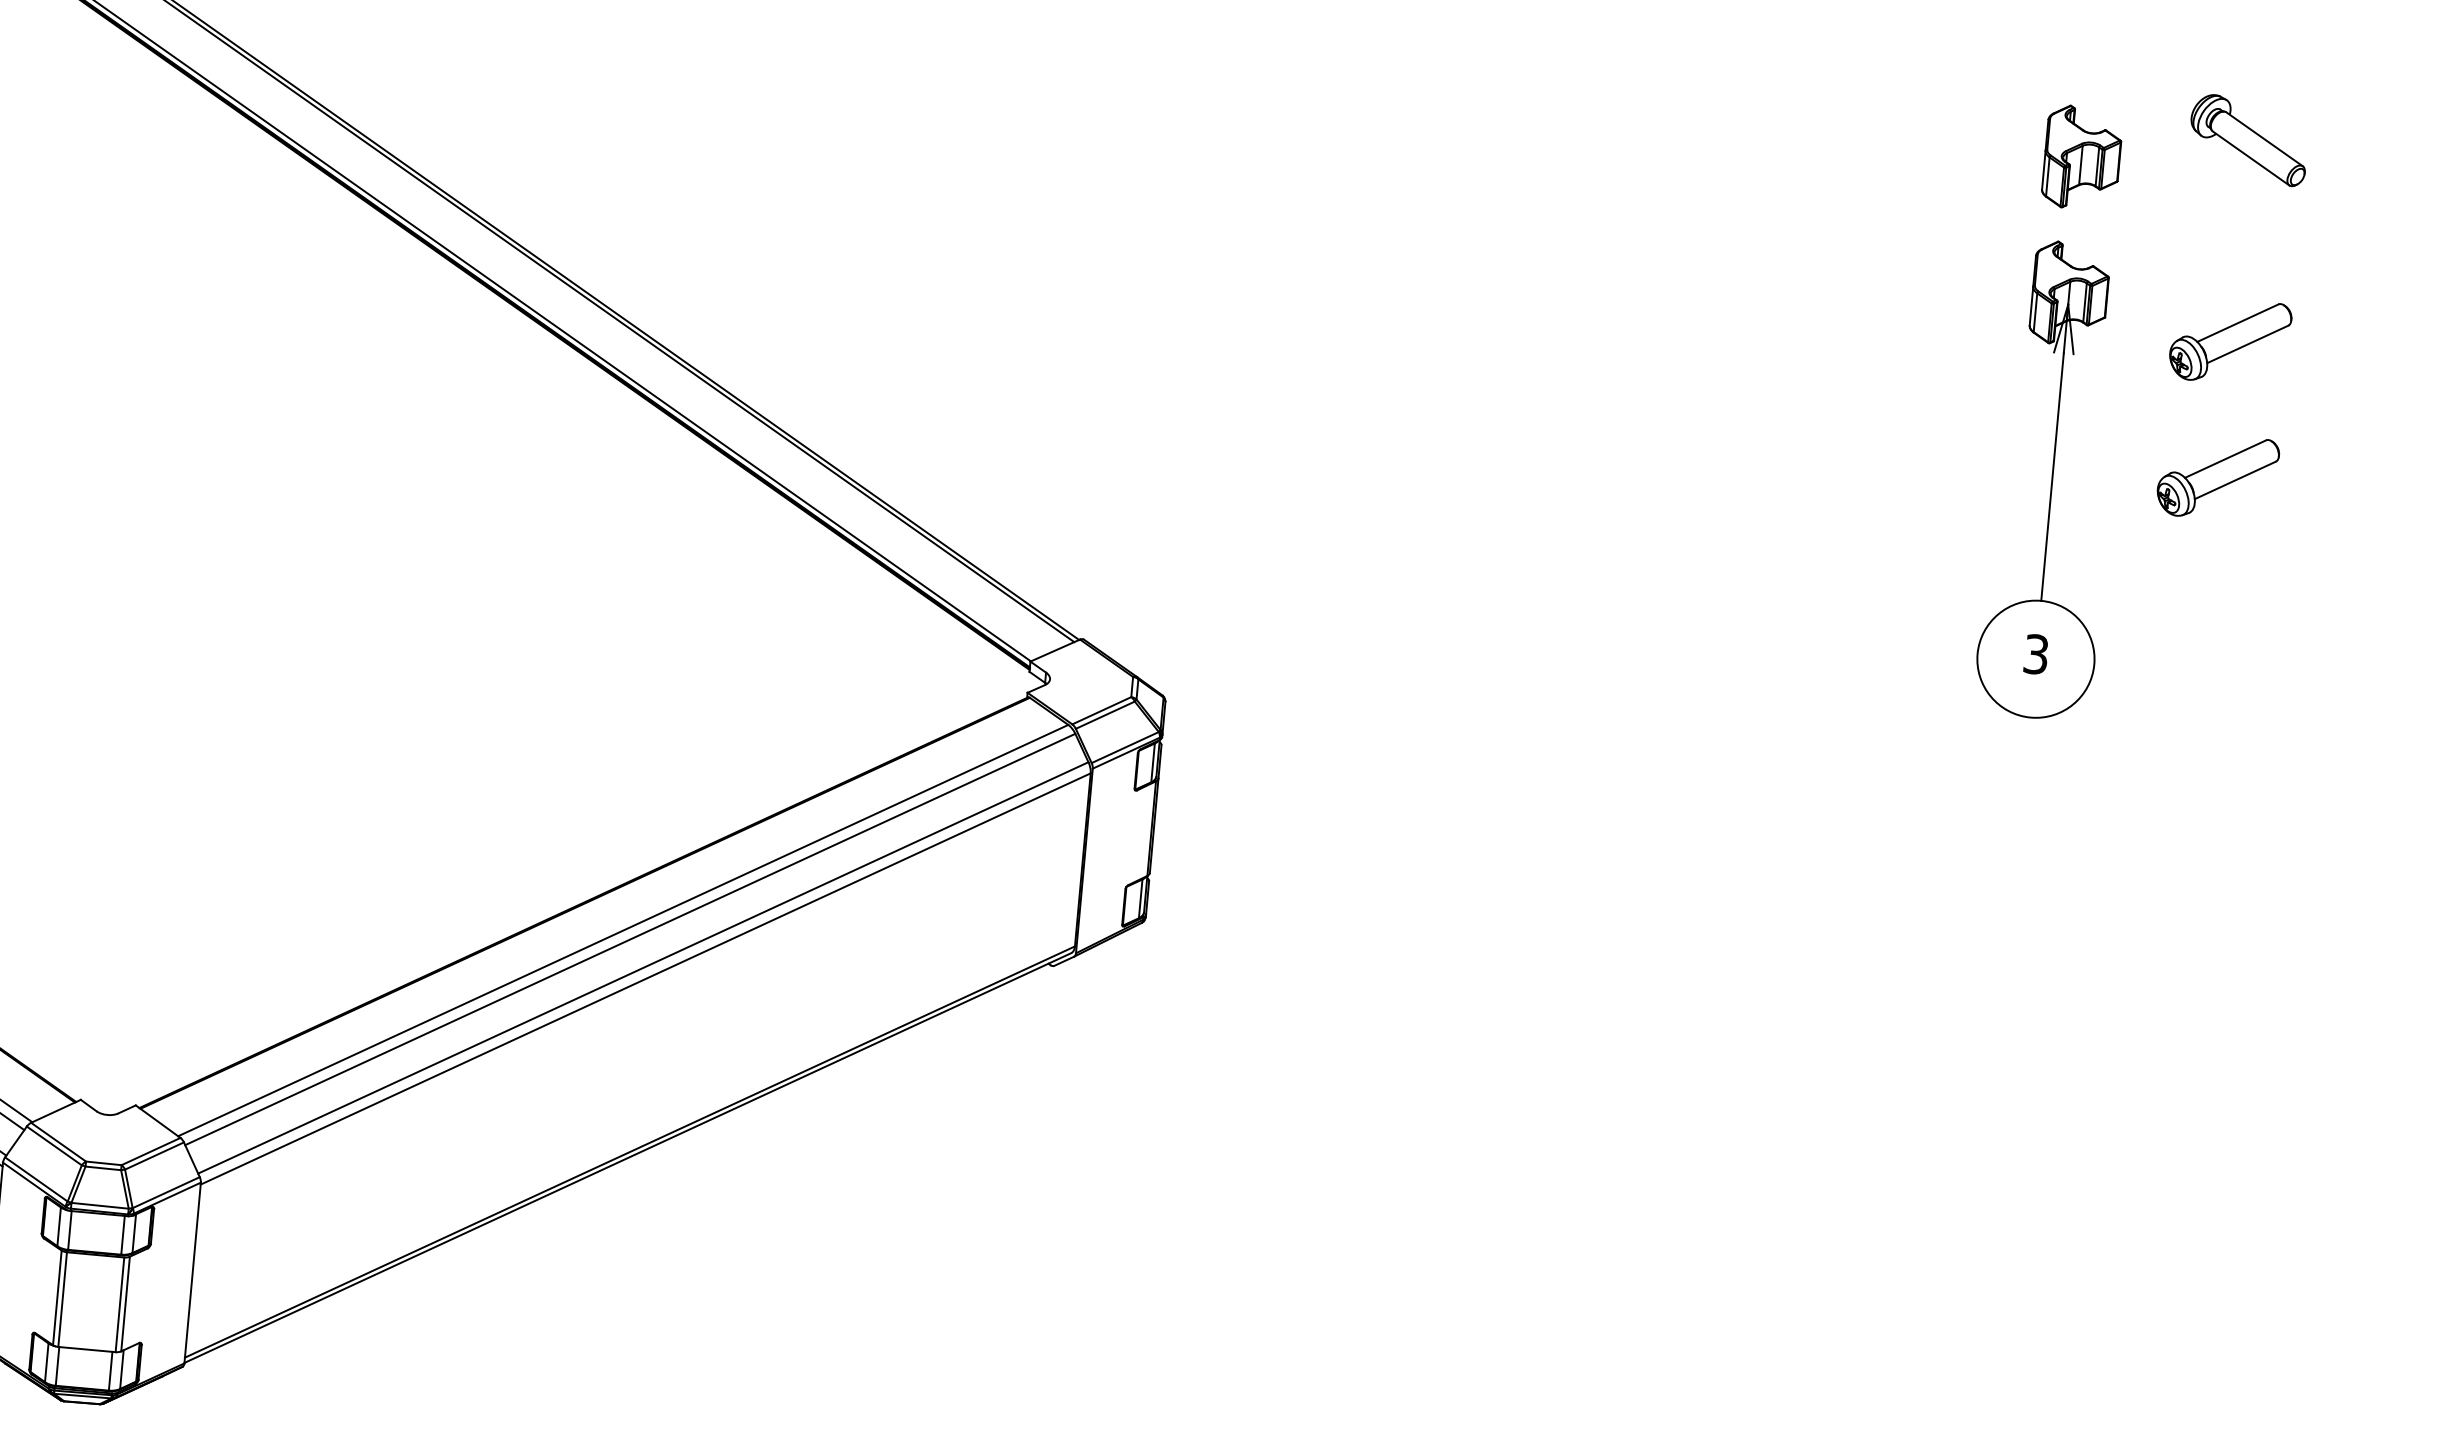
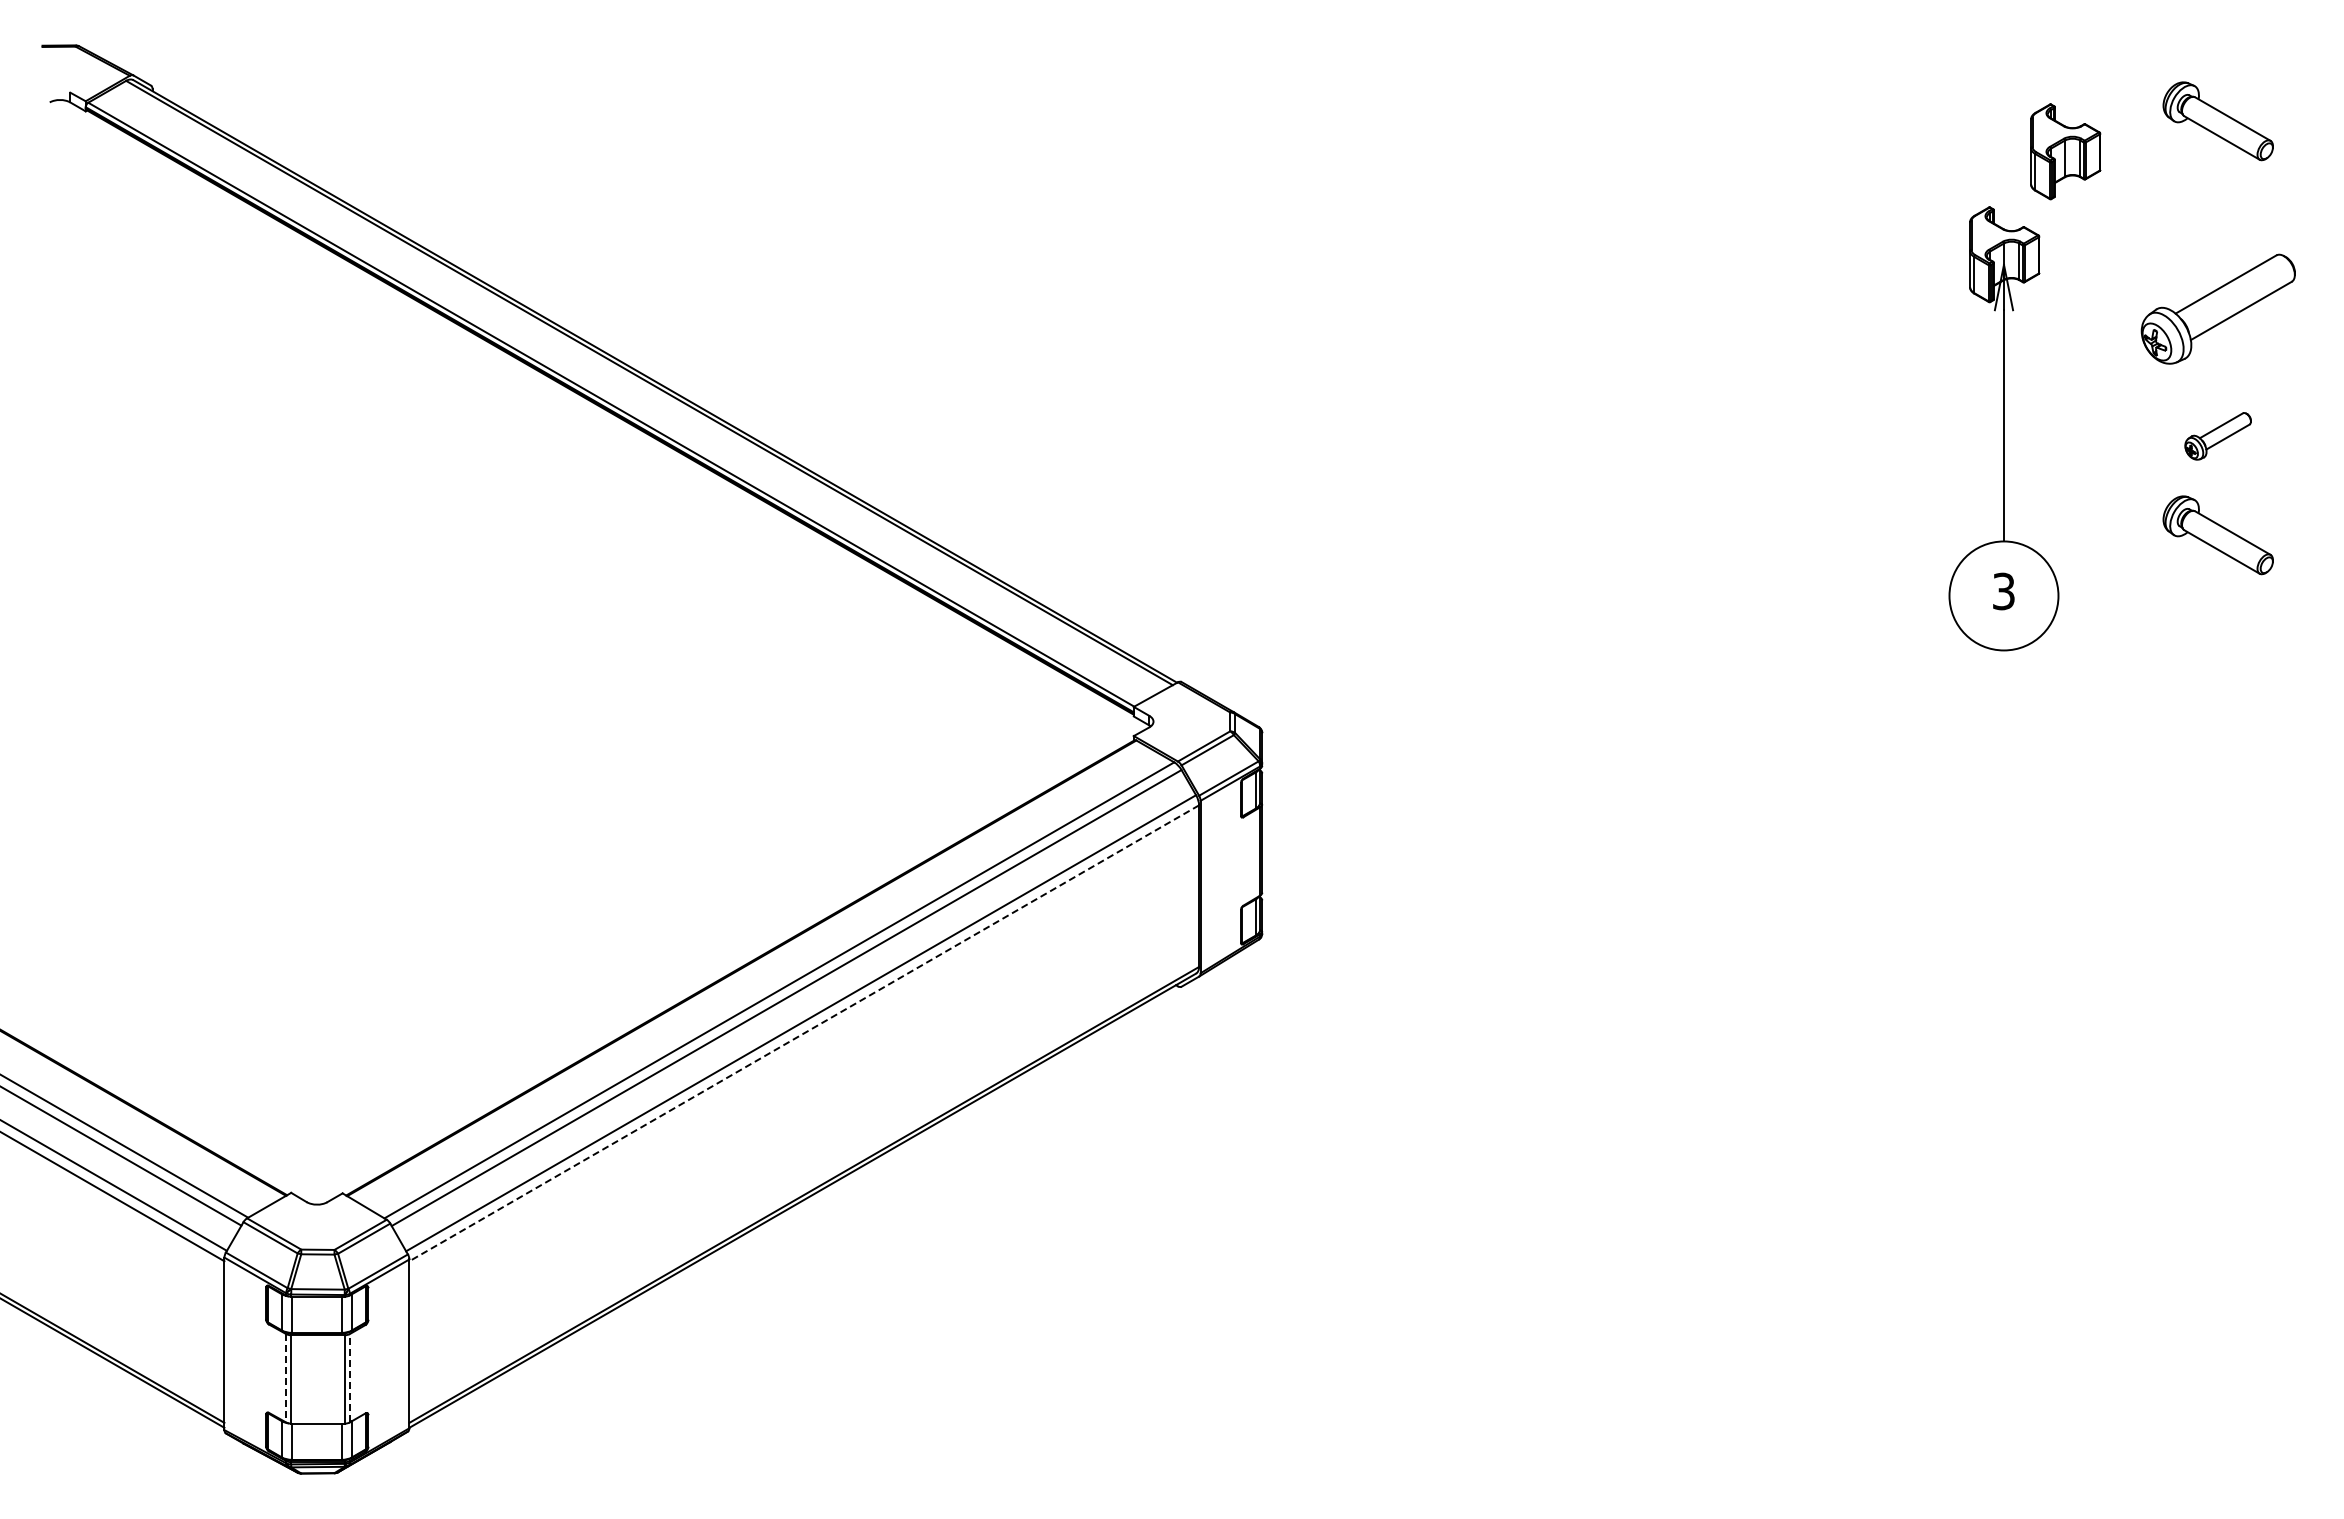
part: (2229, 341) -> (2217, 309), size x1.4
part: (2217, 477) -> (2217, 436), size x0.6
part: (2051, 479) -> (2003, 428), moved
part: (2207, 583) -> (2217, 535), added
line: (645, 979) -> (804, 1033), solid -> dashed
line: (57, 1298) -> (286, 1378), solid -> dashed
line: (125, 1303) -> (349, 1377), solid -> dashed

